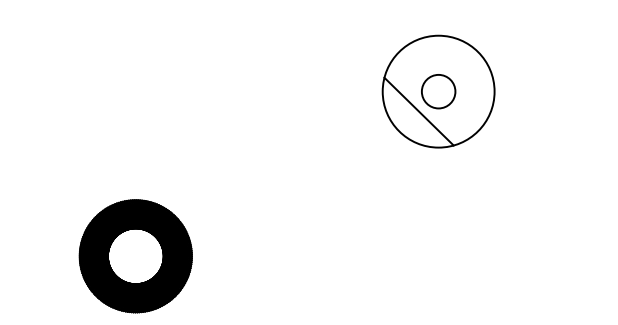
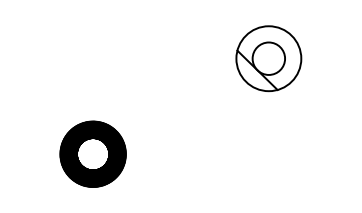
circle: (438, 91) -> (268, 58), size x1.67

